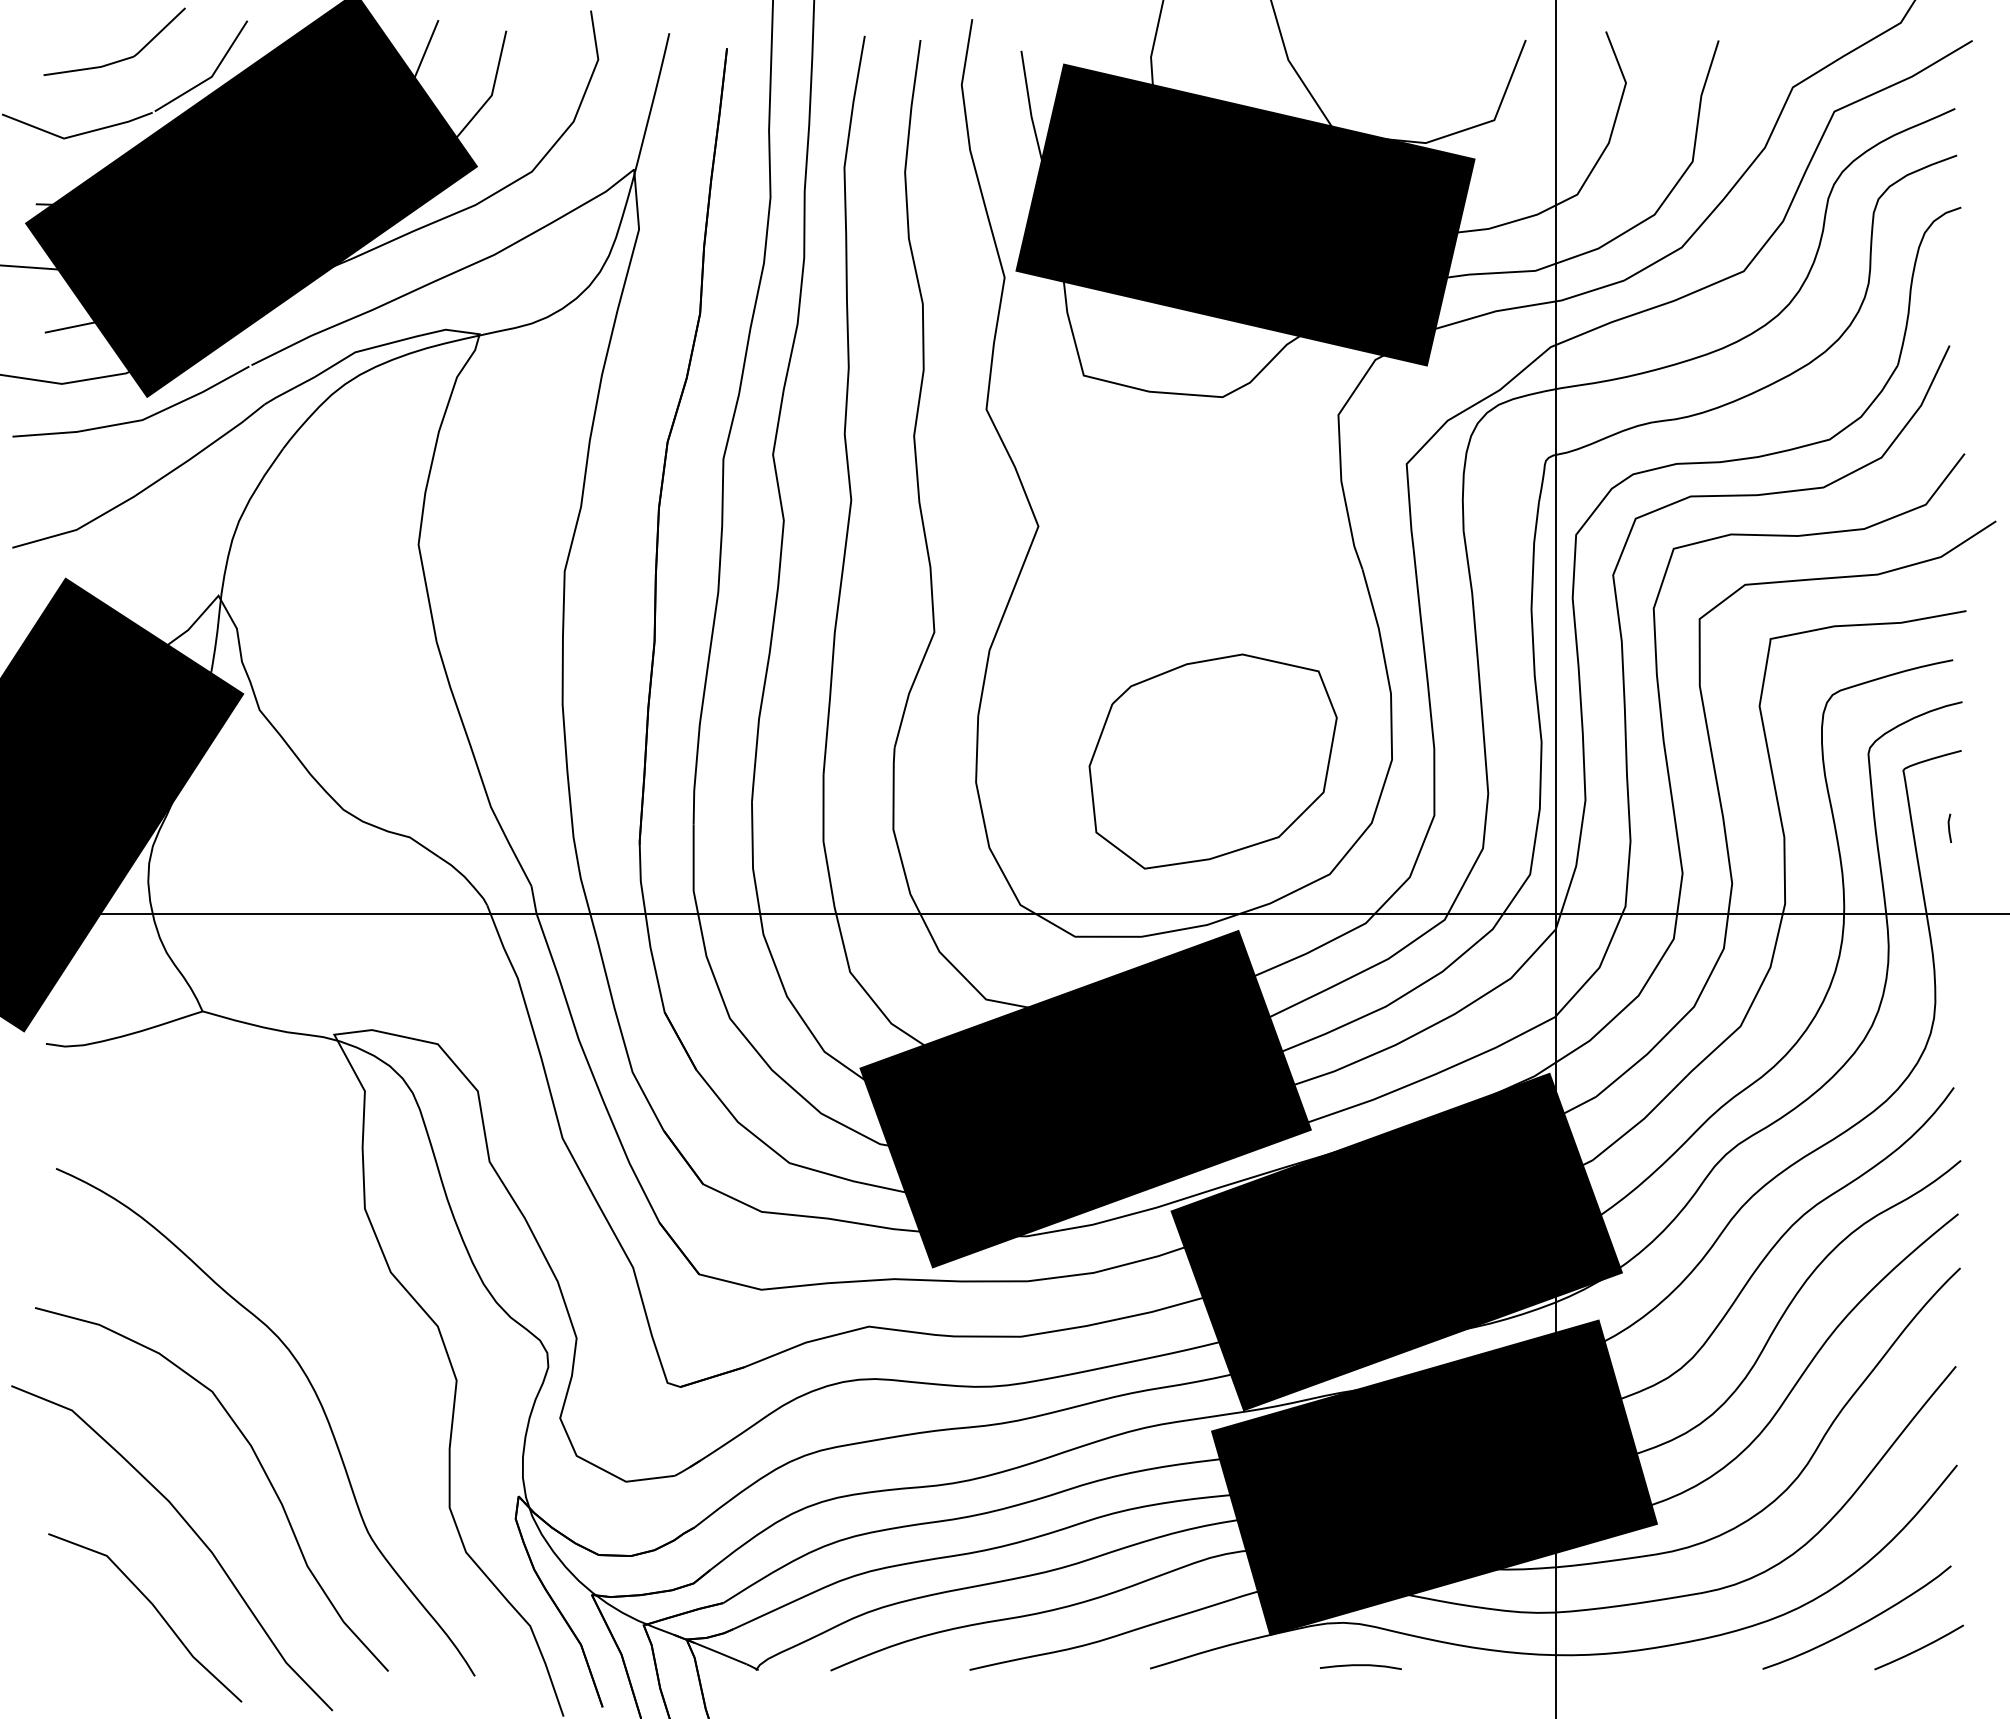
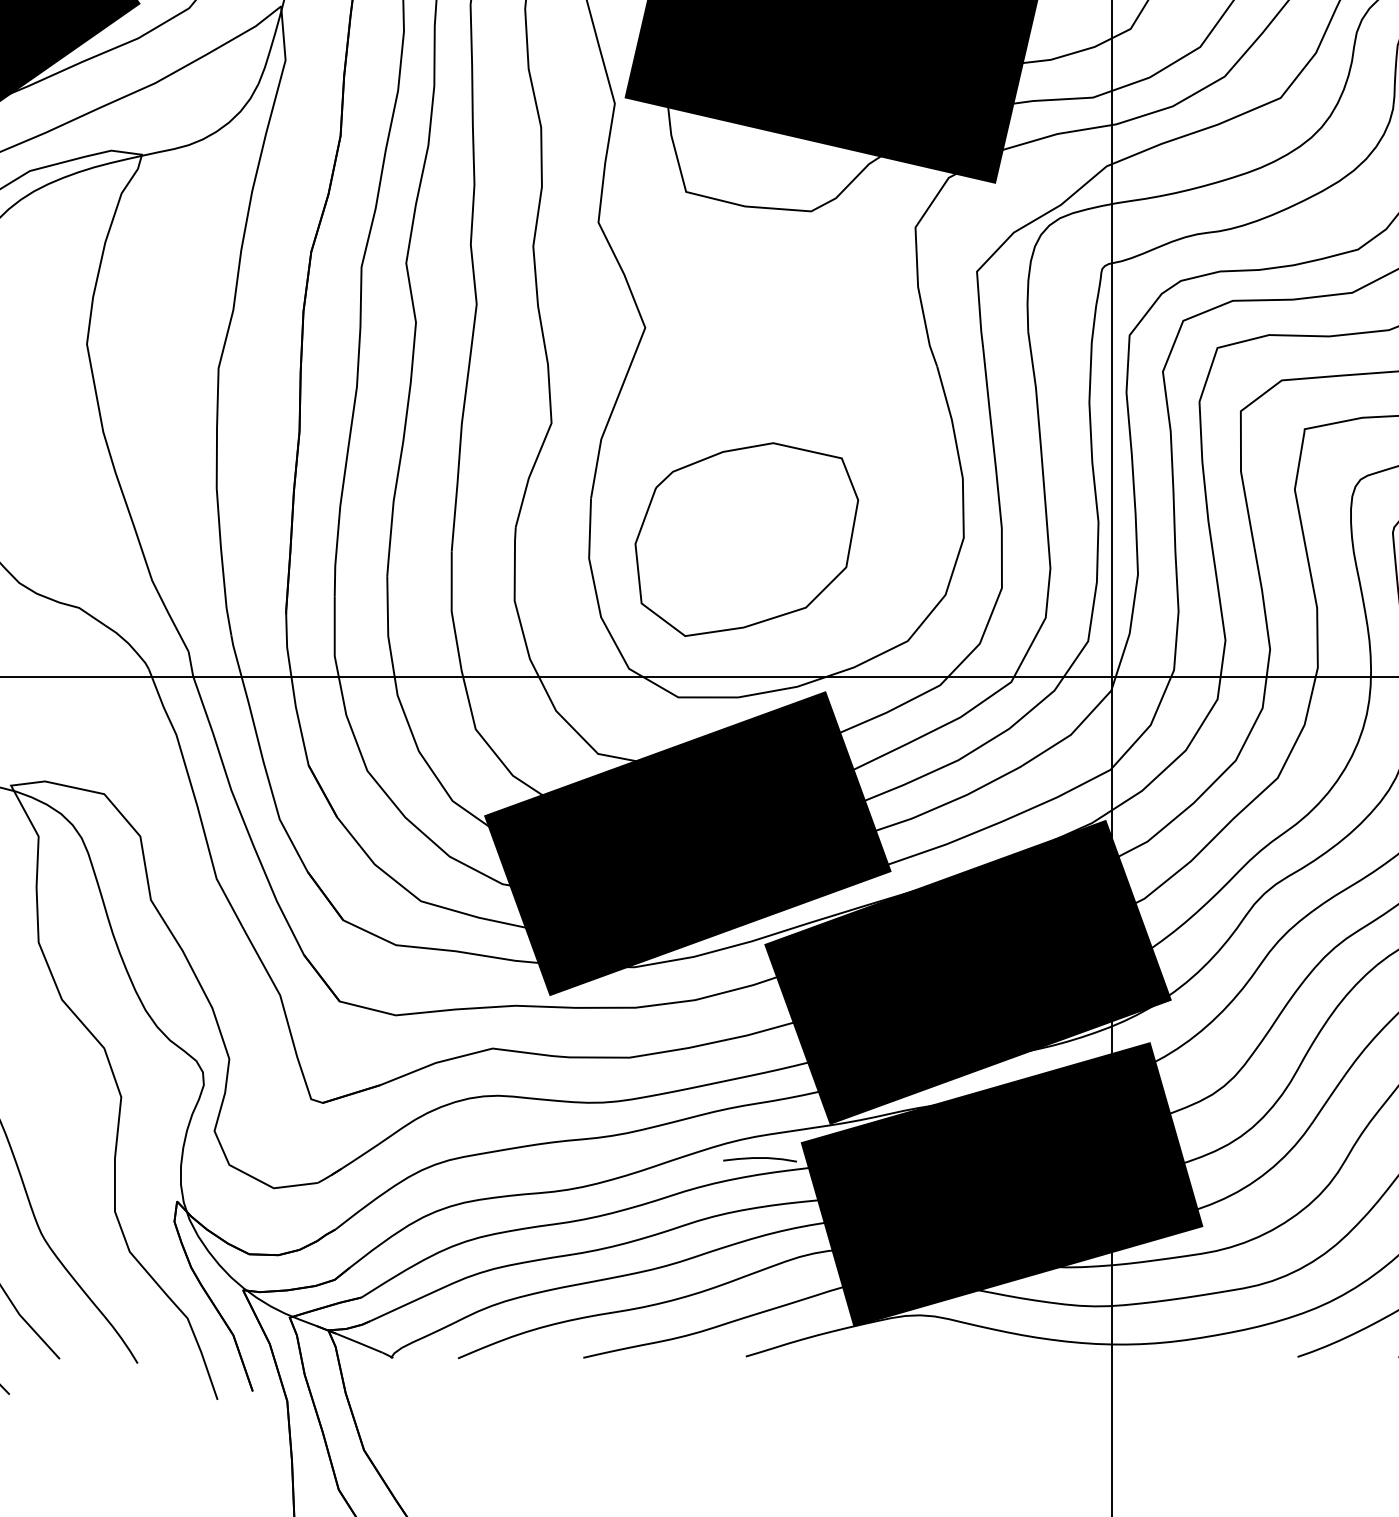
part: (1212, 761) -> (746, 539), moved
curve: (1360, 1666) -> (759, 1159), moved

